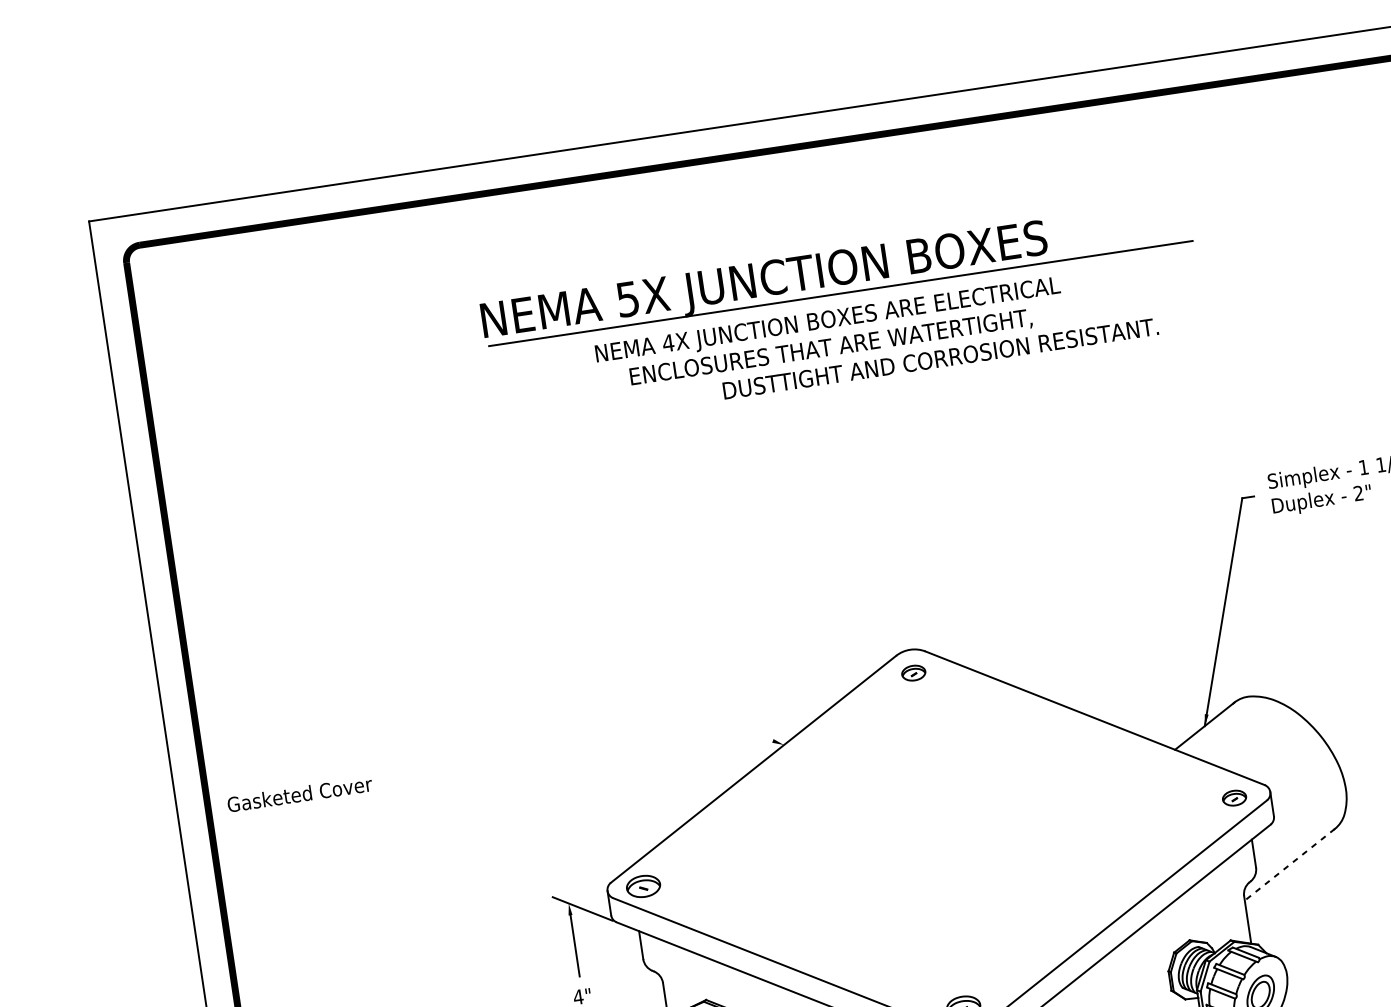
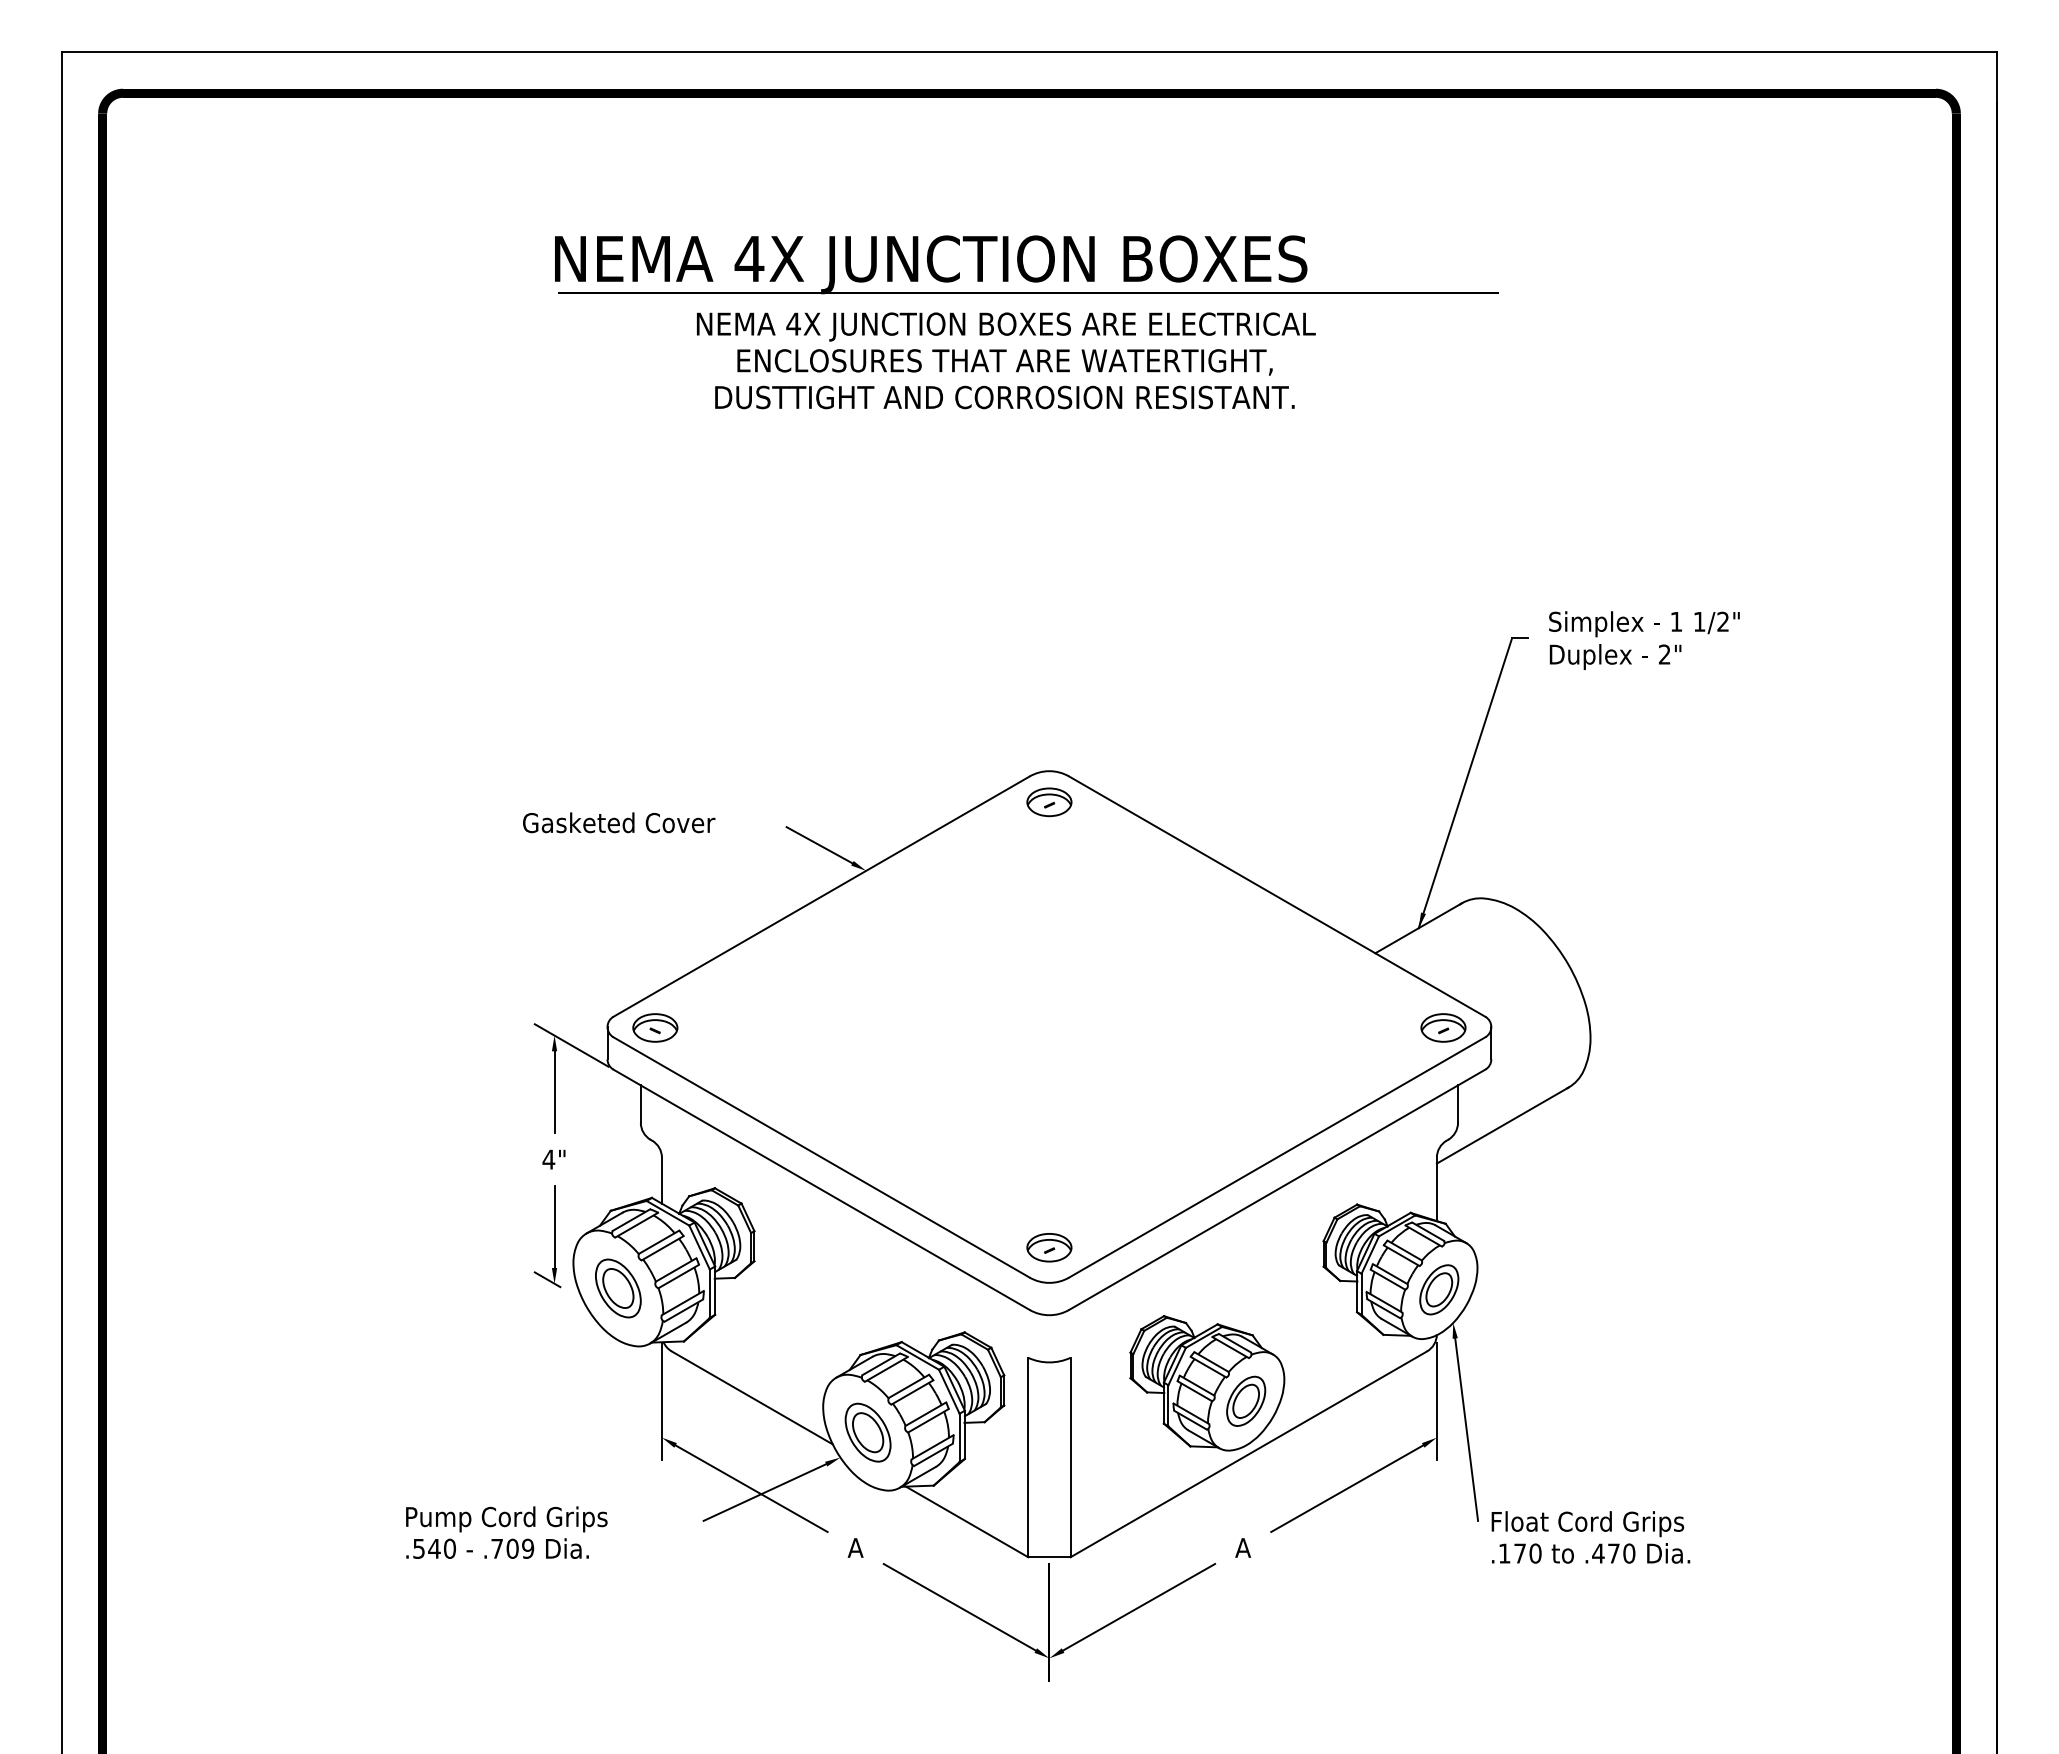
text: (628, 299) -> (749, 259), 5X -> 4X
text: (940, 358) -> (1004, 397), moved
part: (913, 673) -> (1049, 802), size x1.43
line: (746, 731) -> (819, 845), added
text: (300, 794) -> (619, 822), moved
part: (1234, 797) -> (1443, 1027), size x1.43
line: (1289, 864) -> (1502, 1125), dashed -> solid

